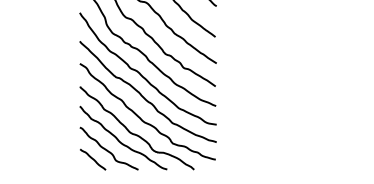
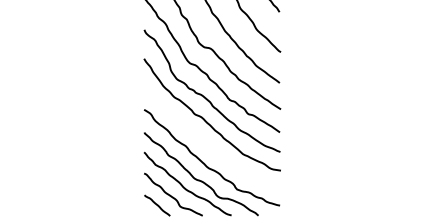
curve: (143, 95) -> (207, 141), removed

